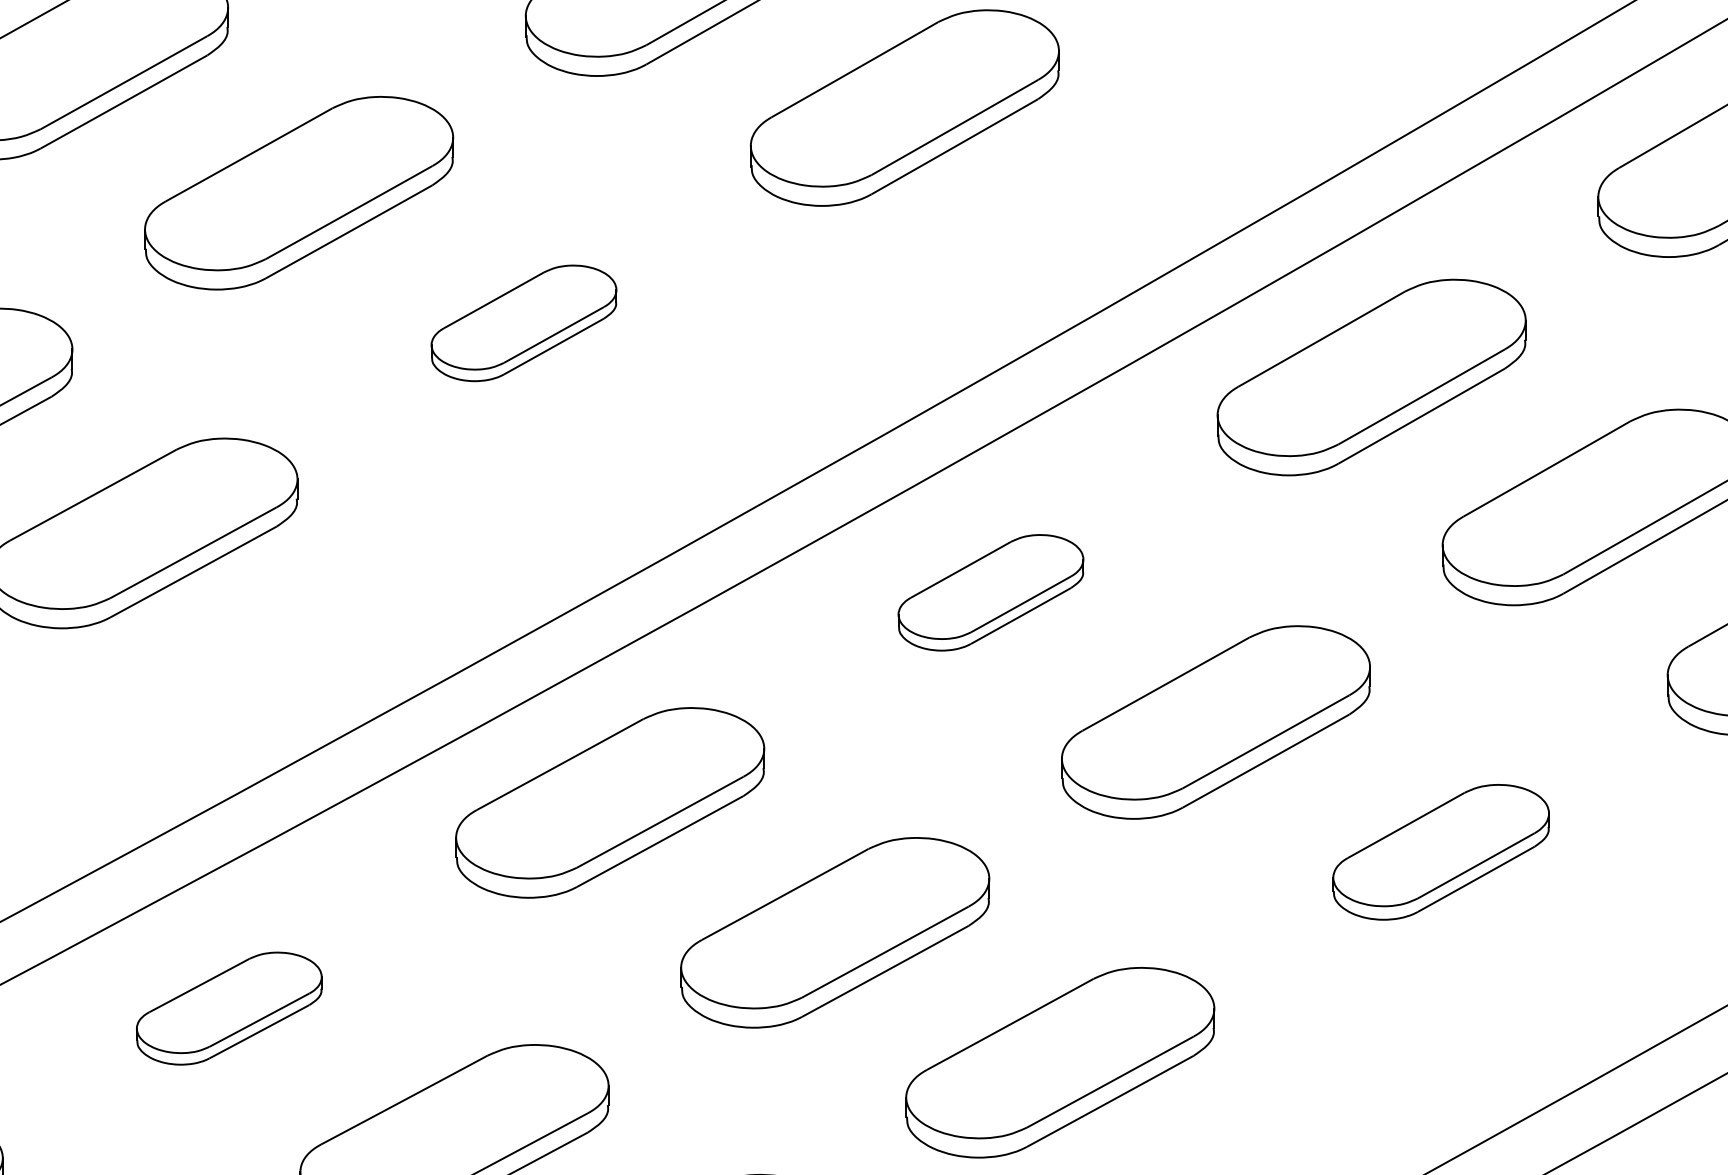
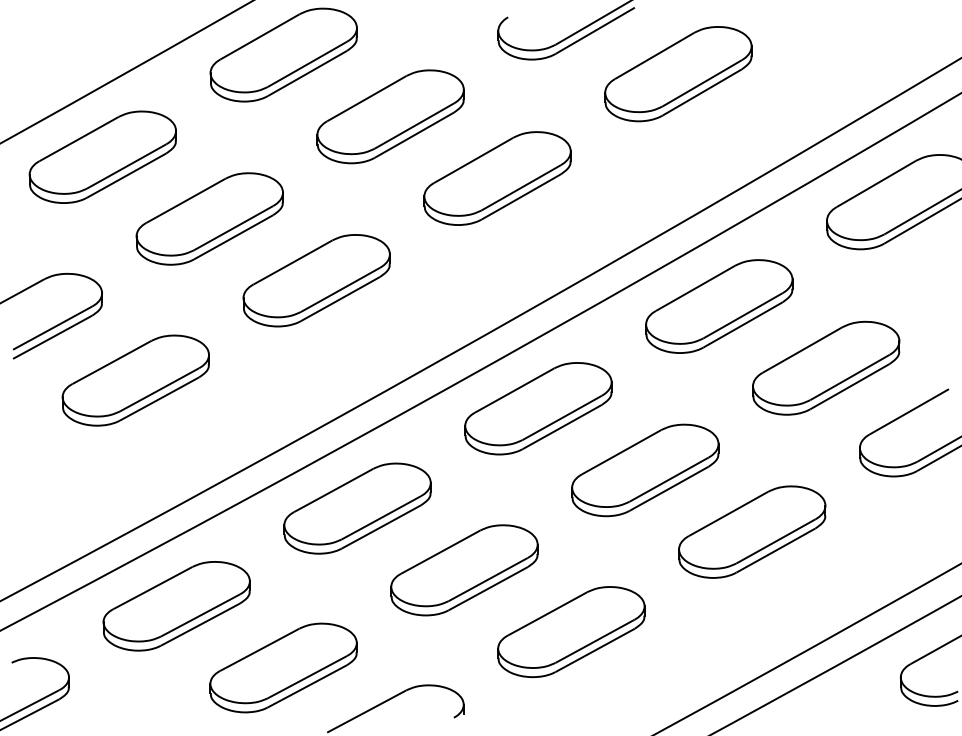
part: (523, 322) -> (316, 280), size x1.67
part: (991, 592) -> (538, 408), size x1.67
part: (1441, 851) -> (752, 531), size x1.43
part: (229, 1008) -> (176, 606), size x1.67

